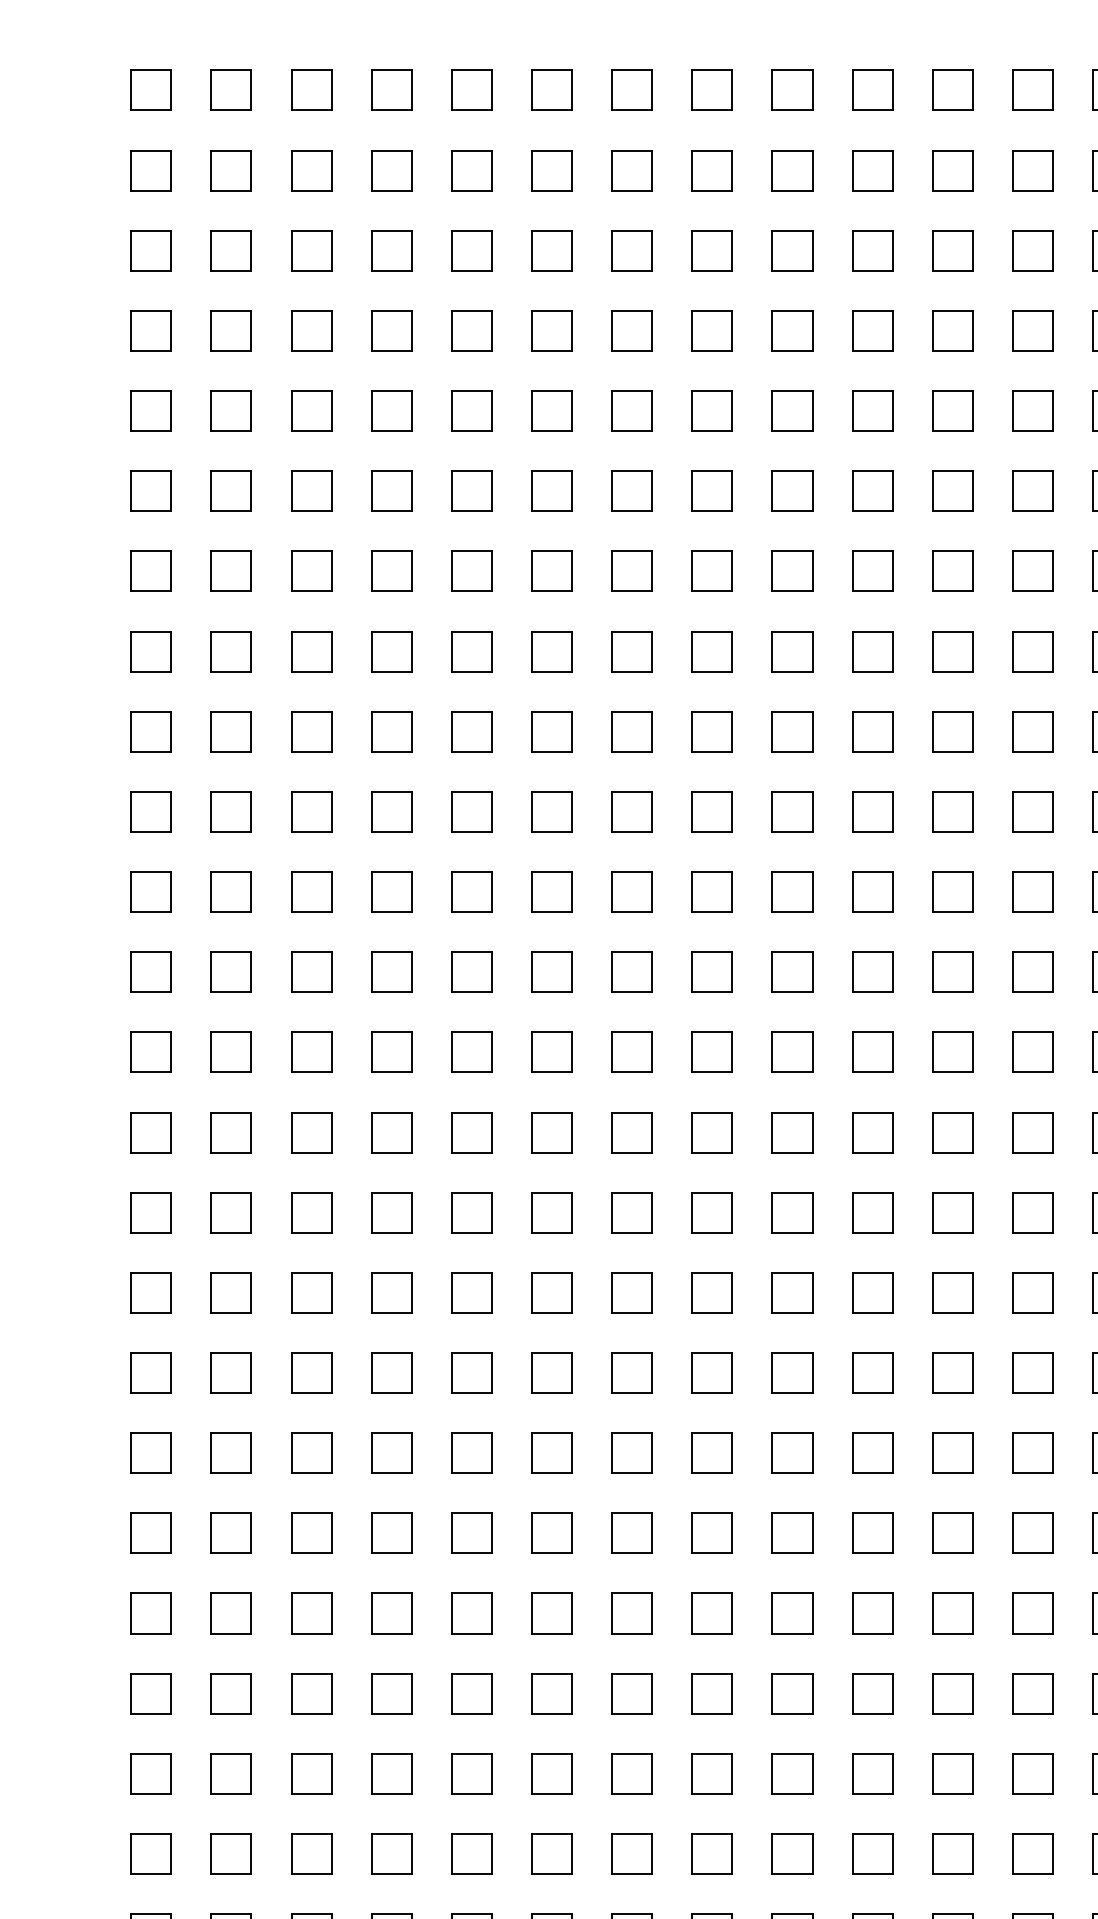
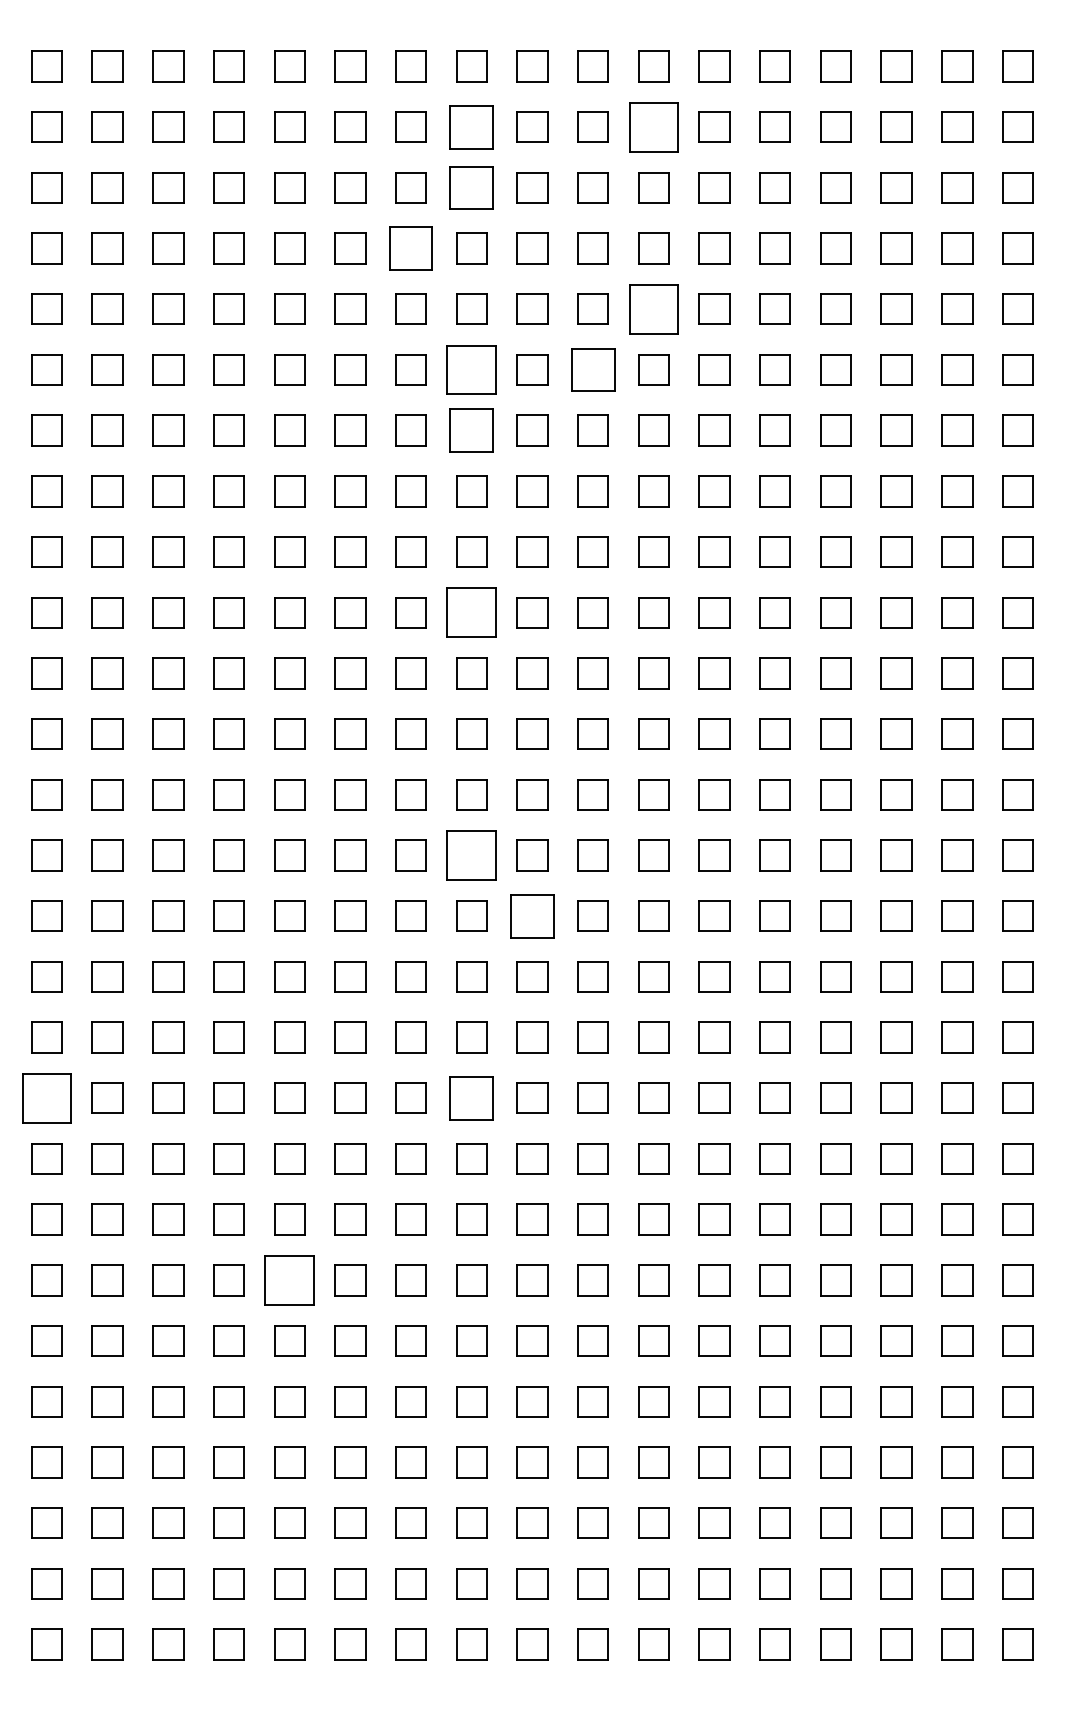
part: (711, 169) -> (471, 126), size x1.4
part: (952, 169) -> (653, 126), size x1.6
part: (711, 250) -> (471, 187), size x1.4
part: (631, 330) -> (410, 248), size x1.4
part: (952, 410) -> (653, 308), size x1.6
part: (711, 490) -> (471, 369), size x1.6
part: (871, 490) -> (592, 369), size x1.4
part: (711, 571) -> (471, 430), size x1.4
part: (711, 811) -> (471, 612), size x1.6
part: (711, 1132) -> (471, 855), size x1.6
part: (792, 1211) -> (532, 915), size x1.4
part: (150, 1452) -> (46, 1097), size x1.6
part: (711, 1452) -> (471, 1097), size x1.4
part: (471, 1693) -> (289, 1280), size x1.6

